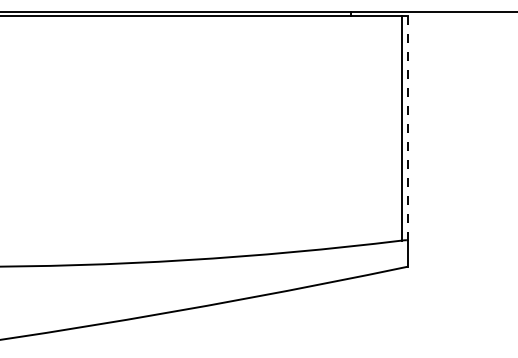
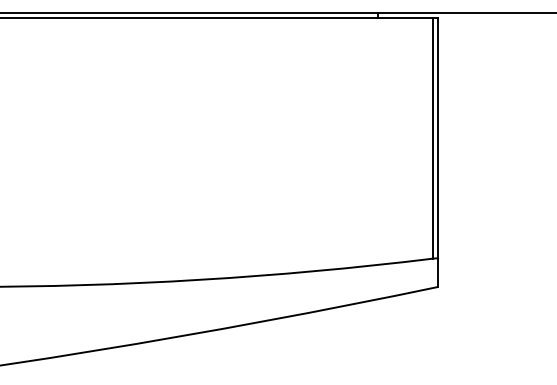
line: (407, 128) -> (438, 138), dashed -> solid

